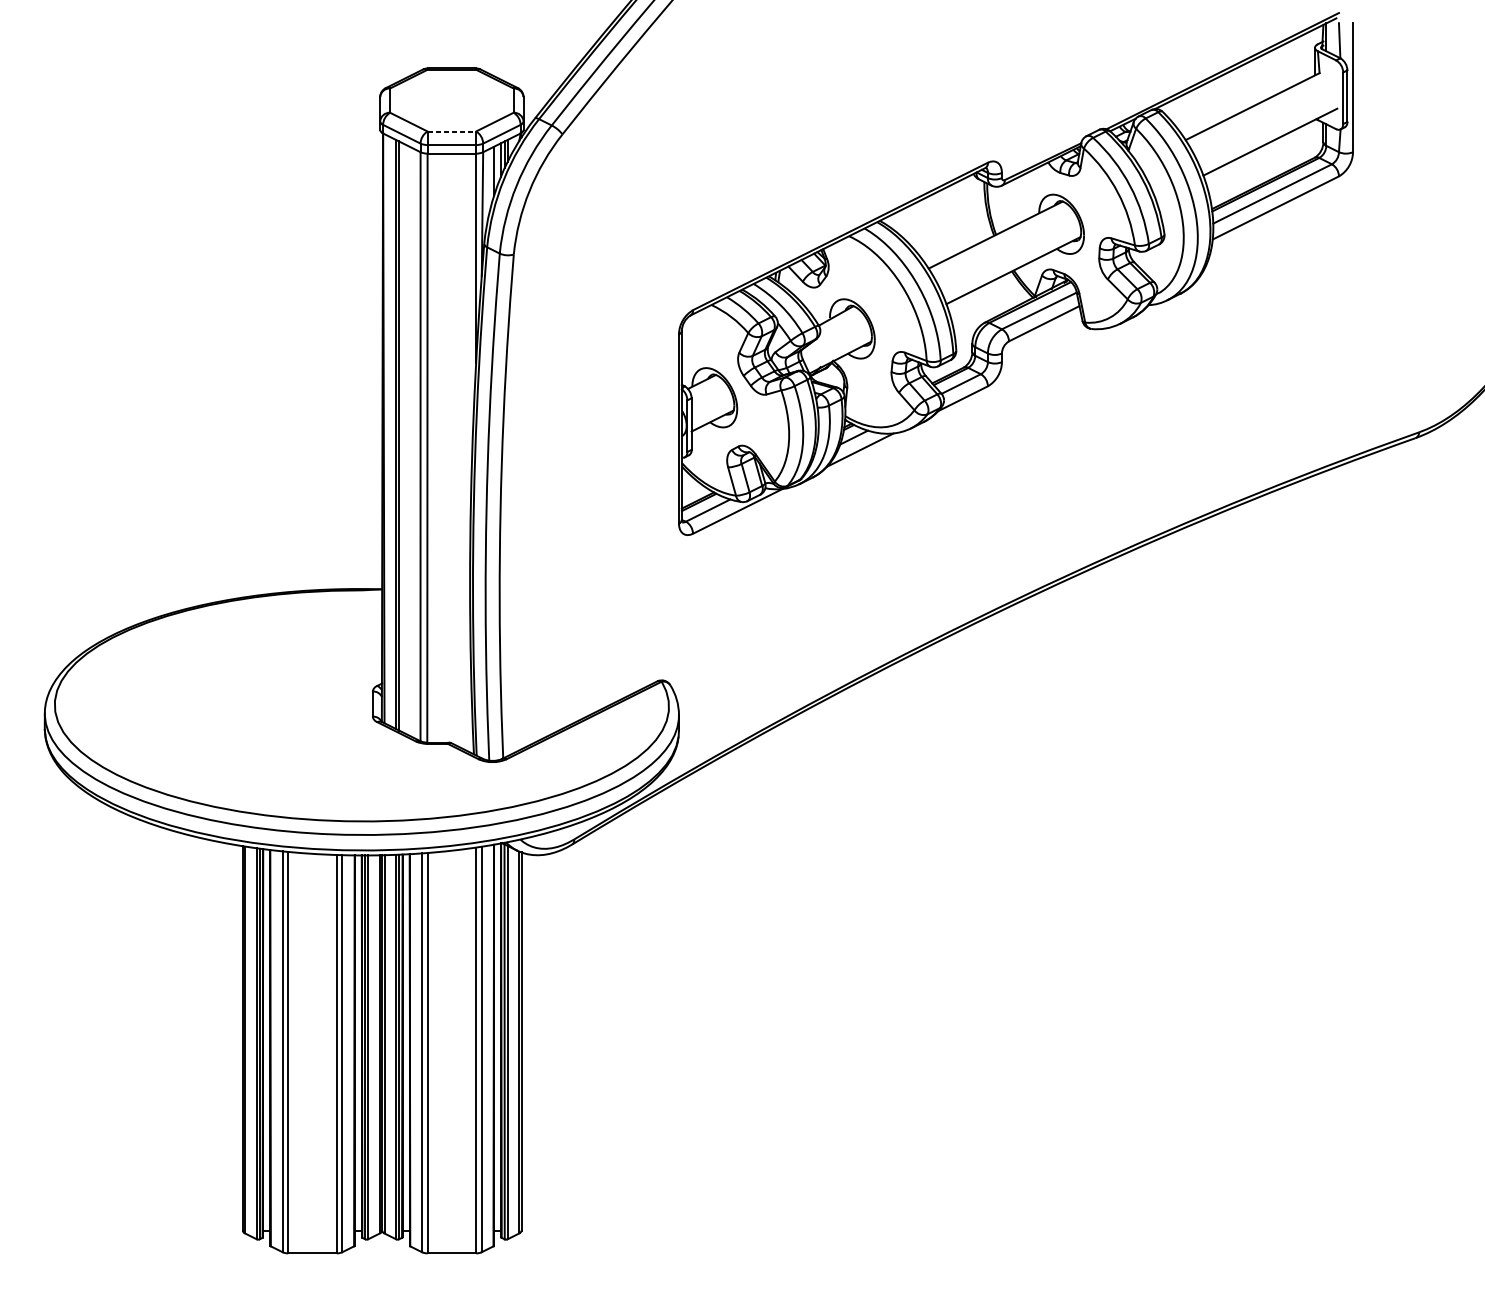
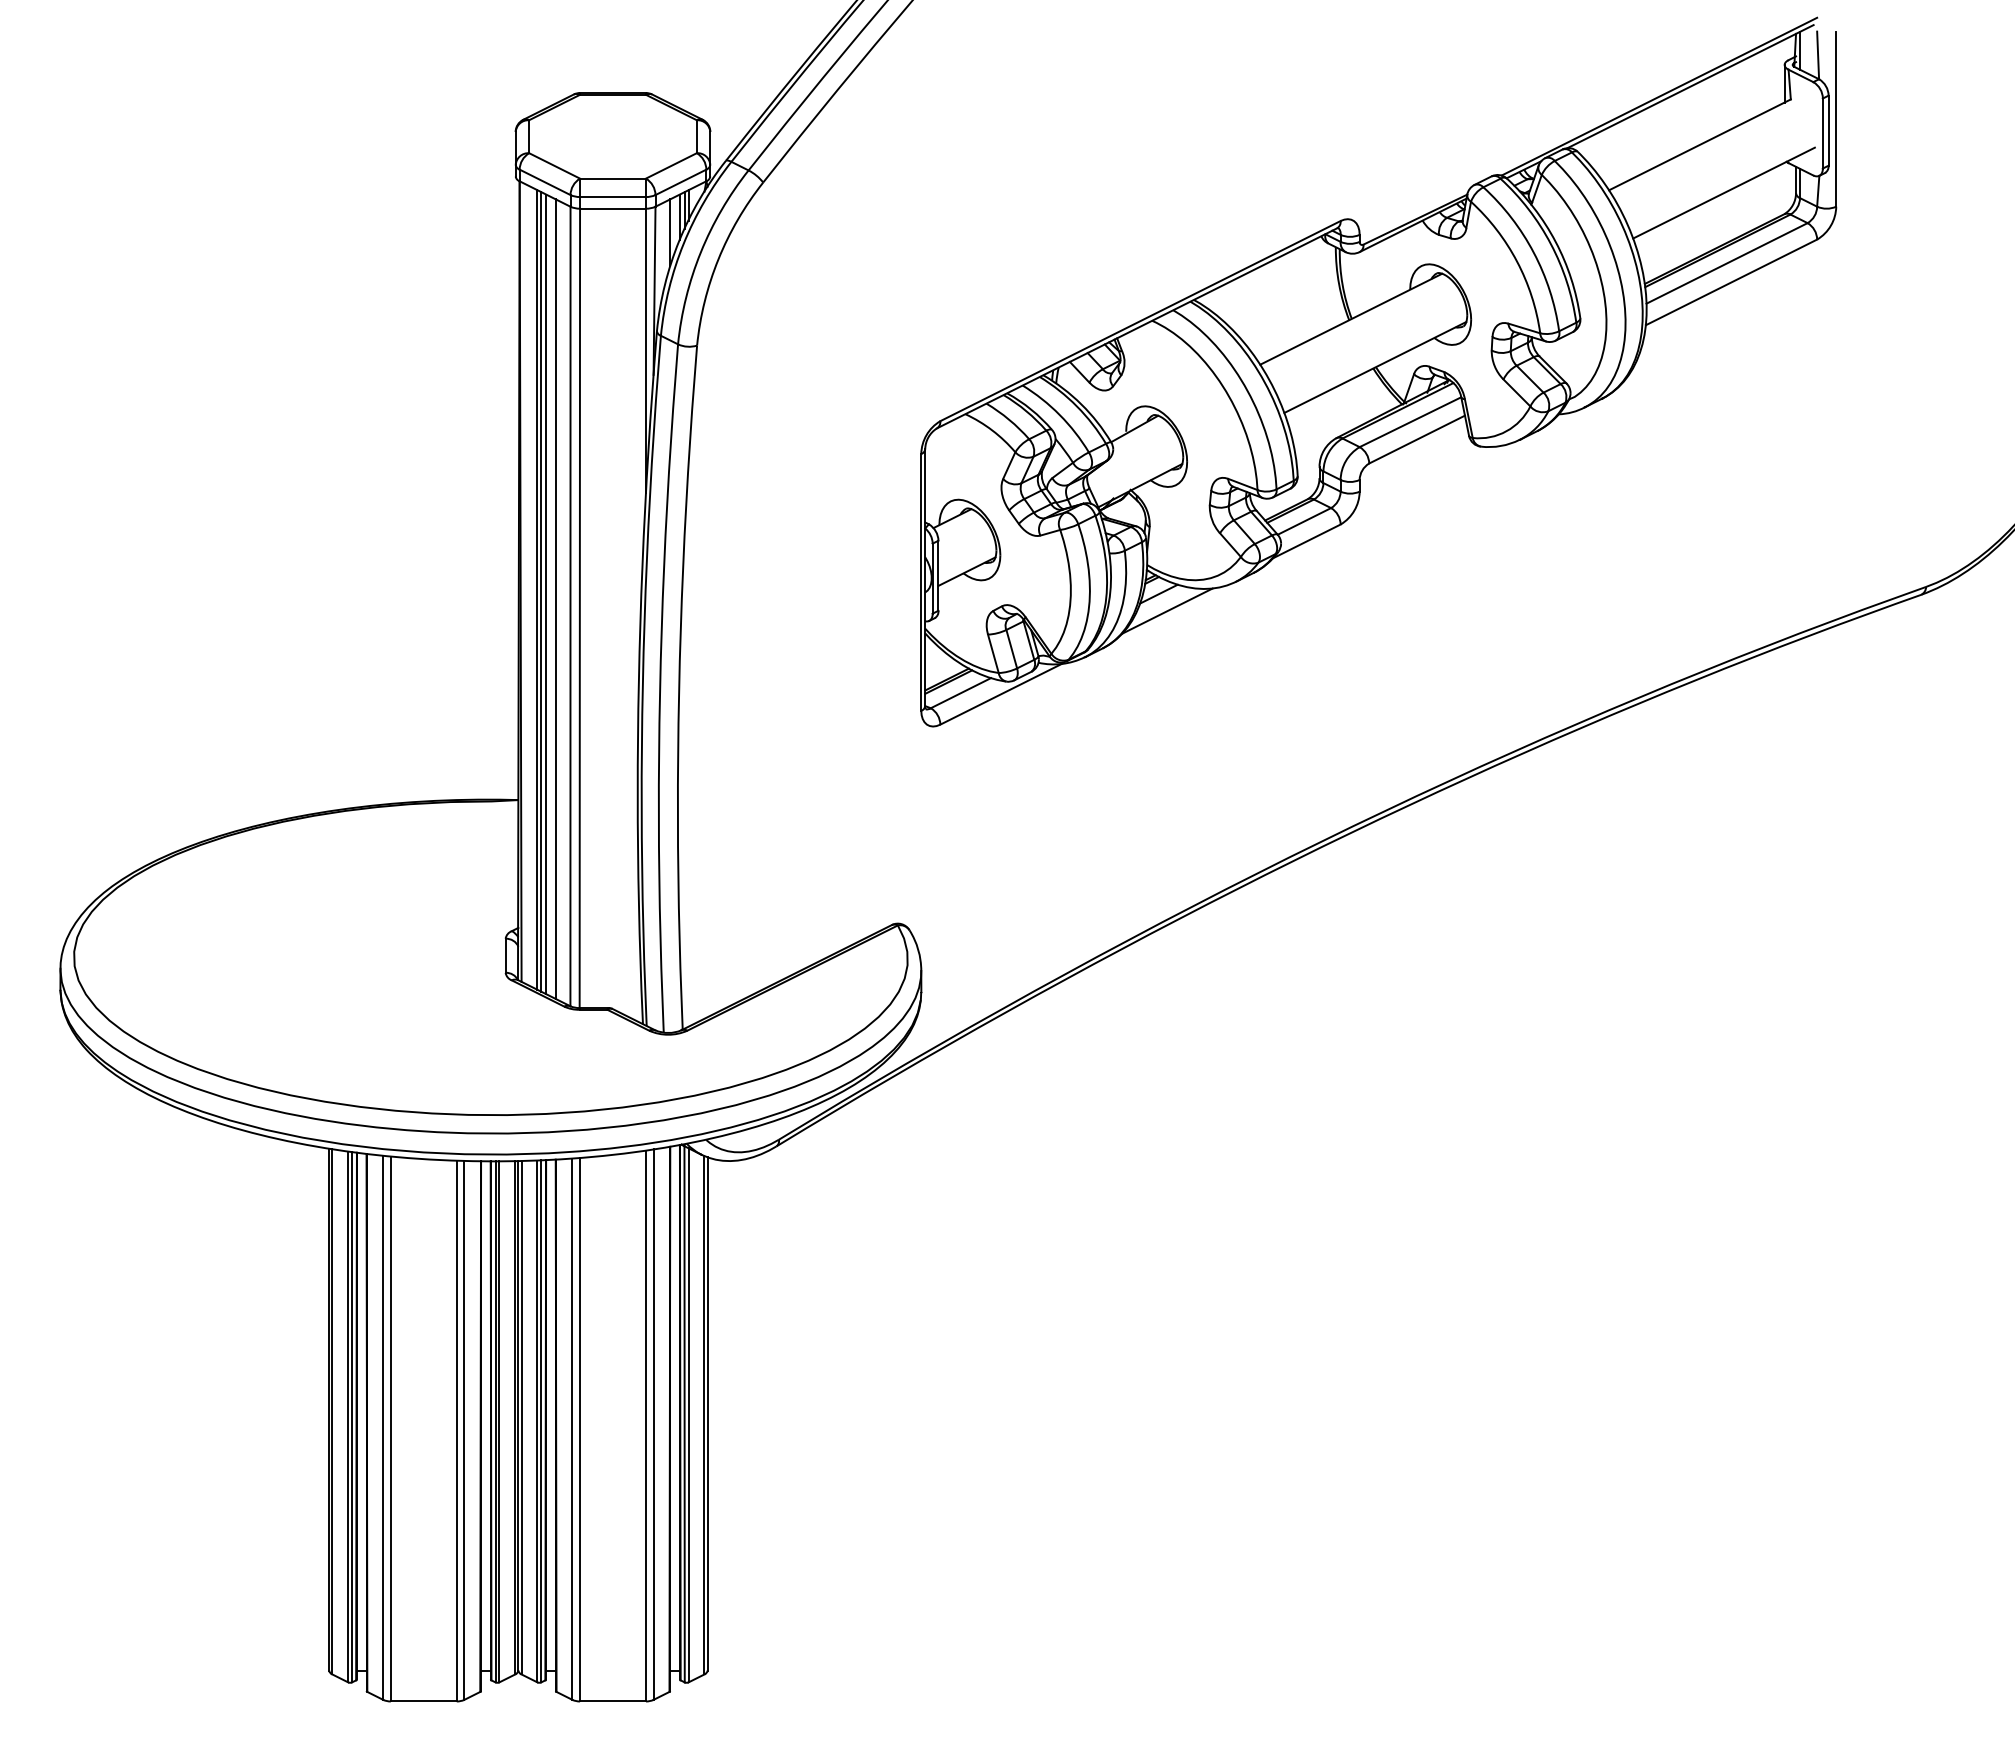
line: (452, 131) -> (613, 178), dashed -> solid
line: (402, 437) -> (546, 594), added
line: (409, 440) -> (555, 598), added

